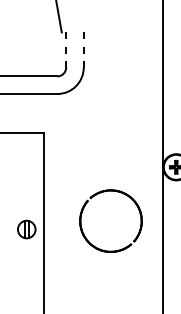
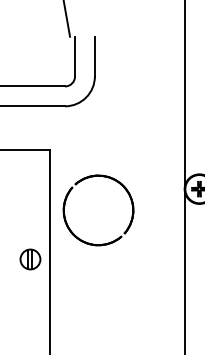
line: (66, 50) -> (75, 57), dashed -> solid
line: (83, 50) -> (94, 57), dashed -> solid
part: (92, 198) -> (77, 184), moved

